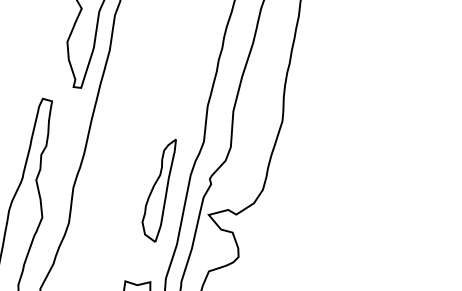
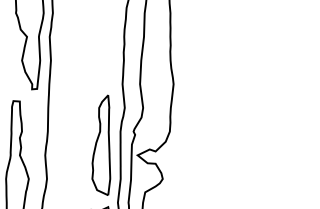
part: (159, 188) -> (101, 144), size x1.43

